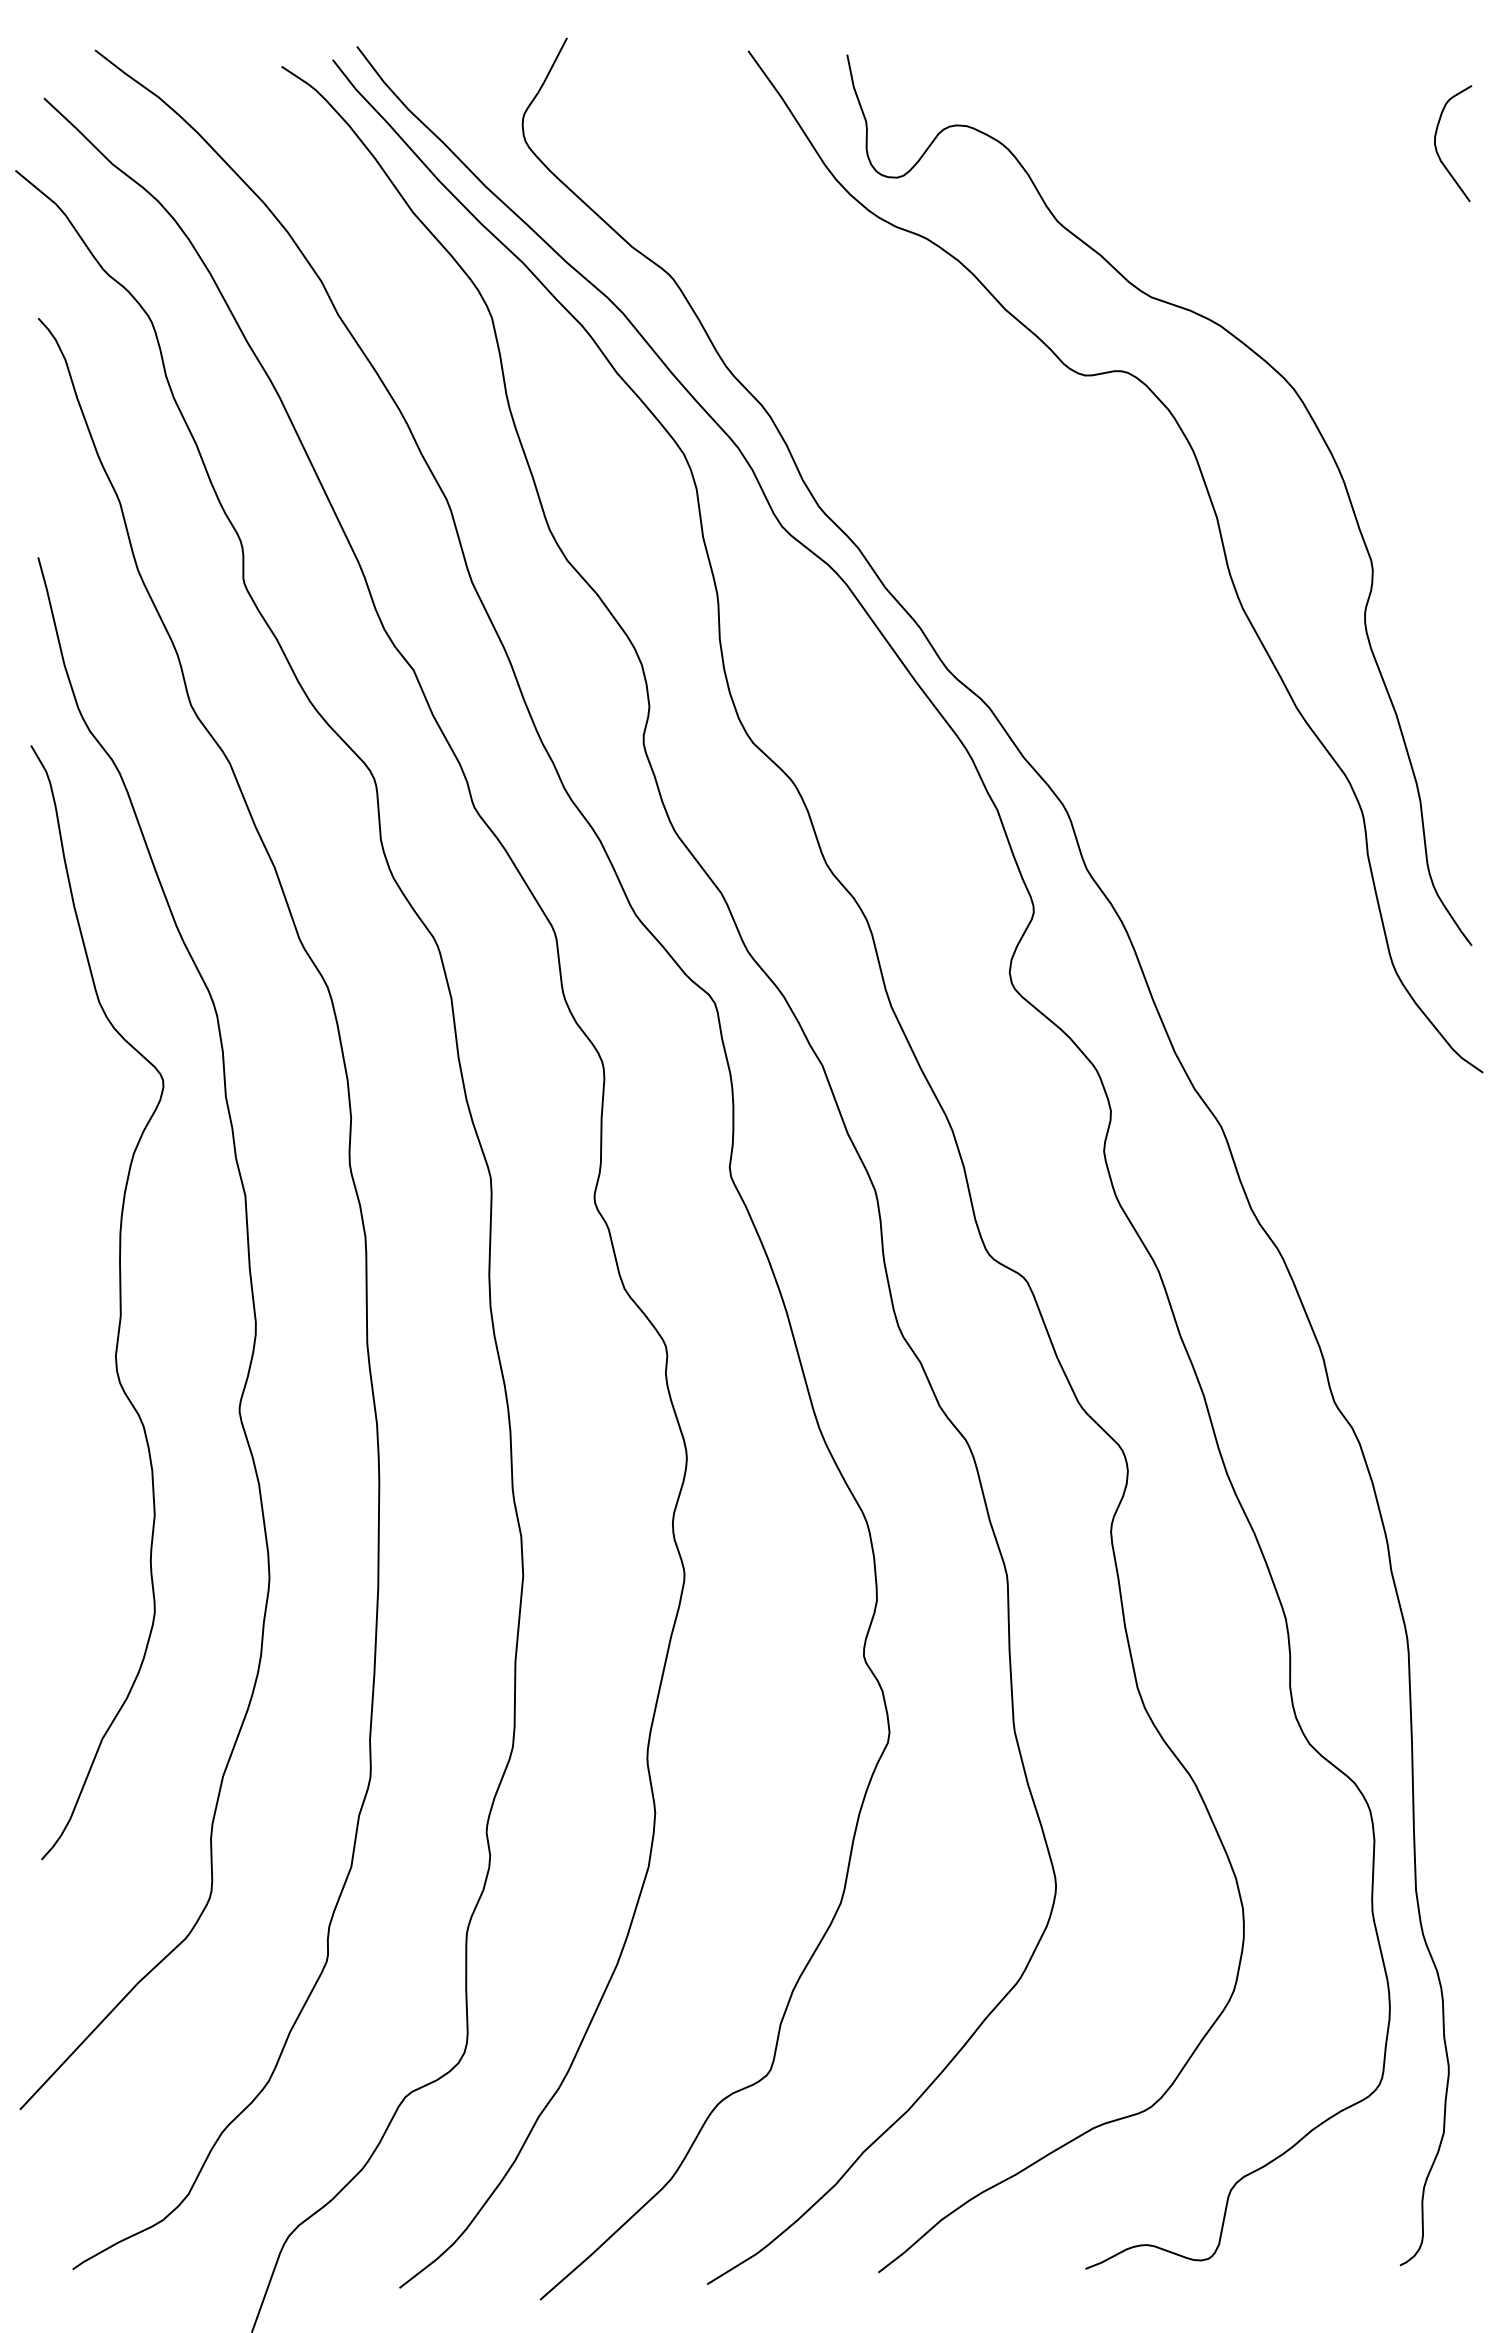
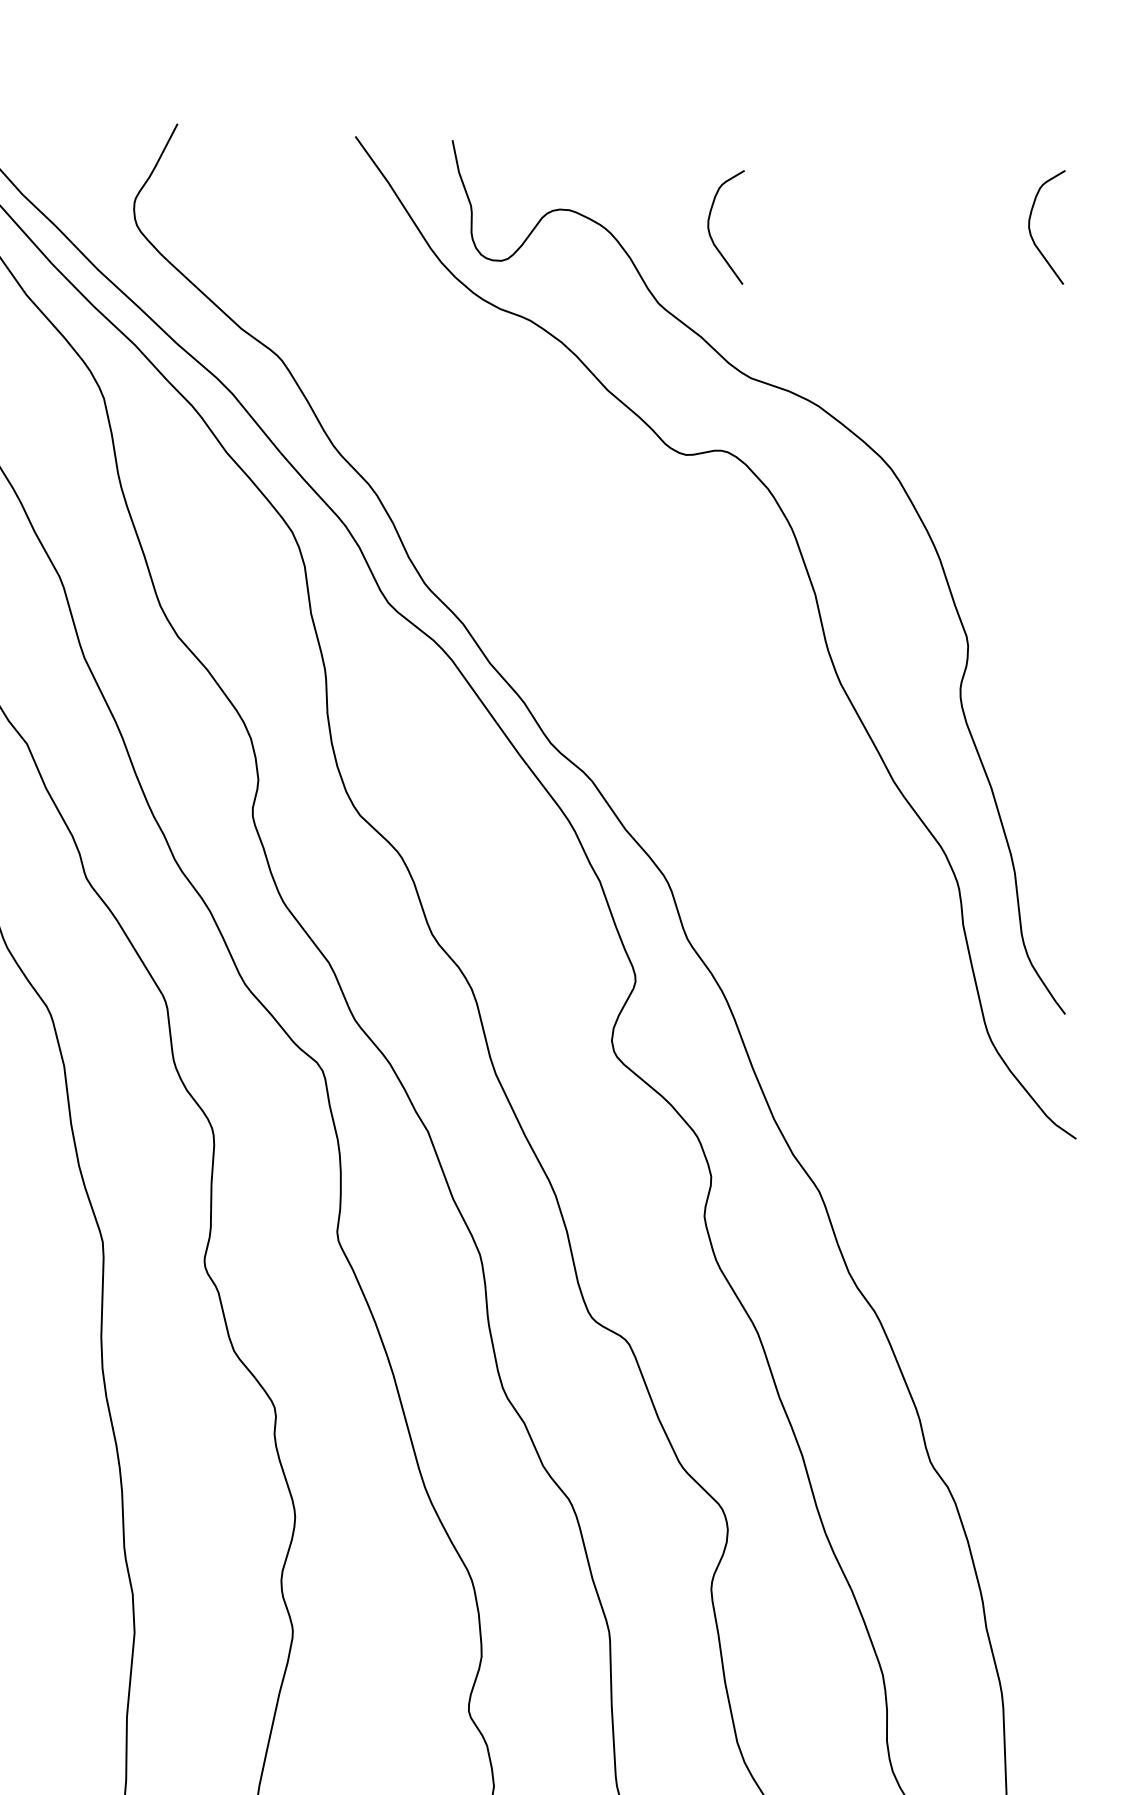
curve: (1110, 149) -> (710, 233), added

